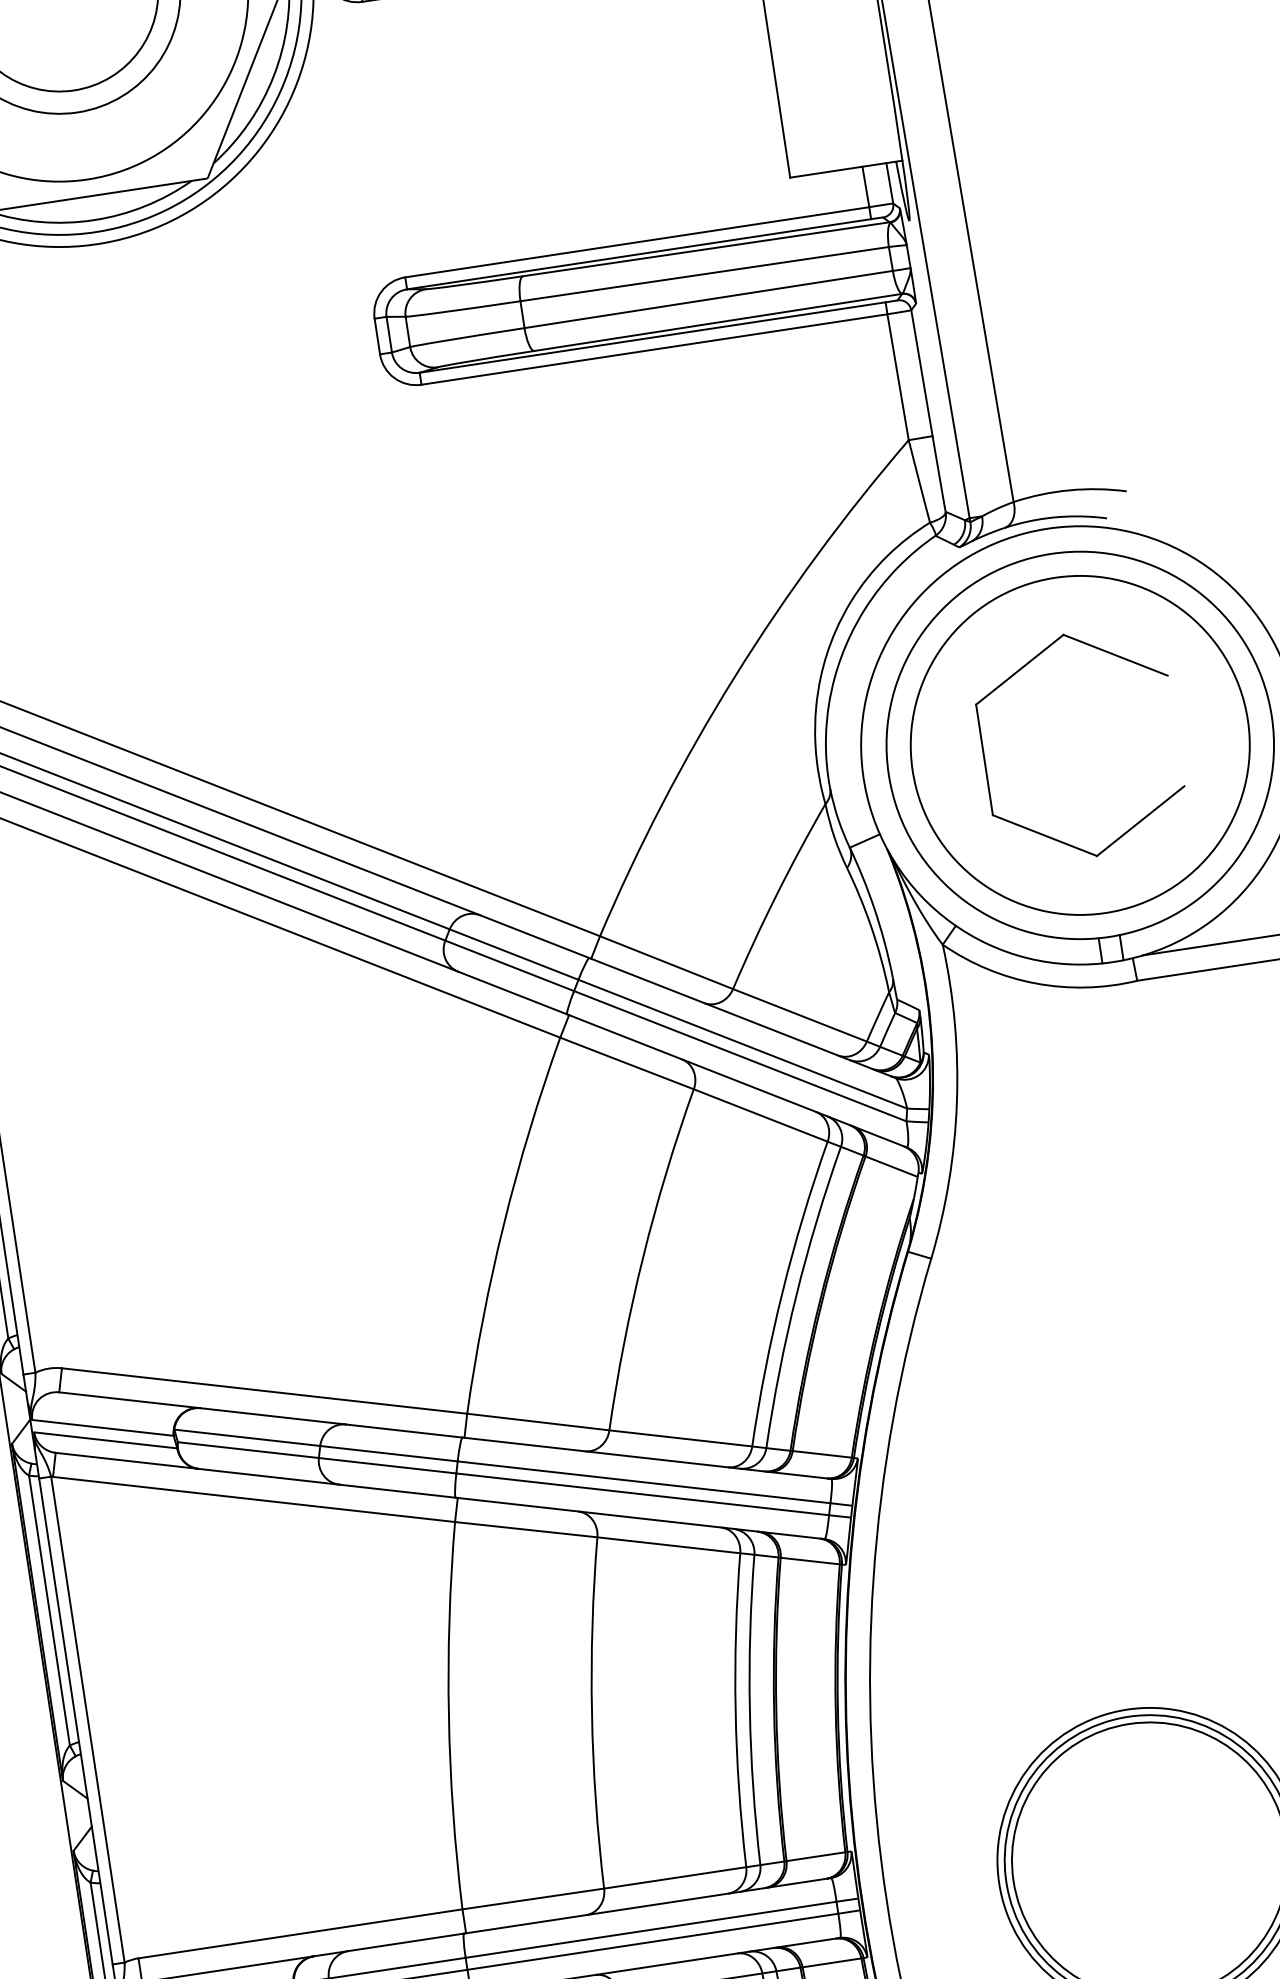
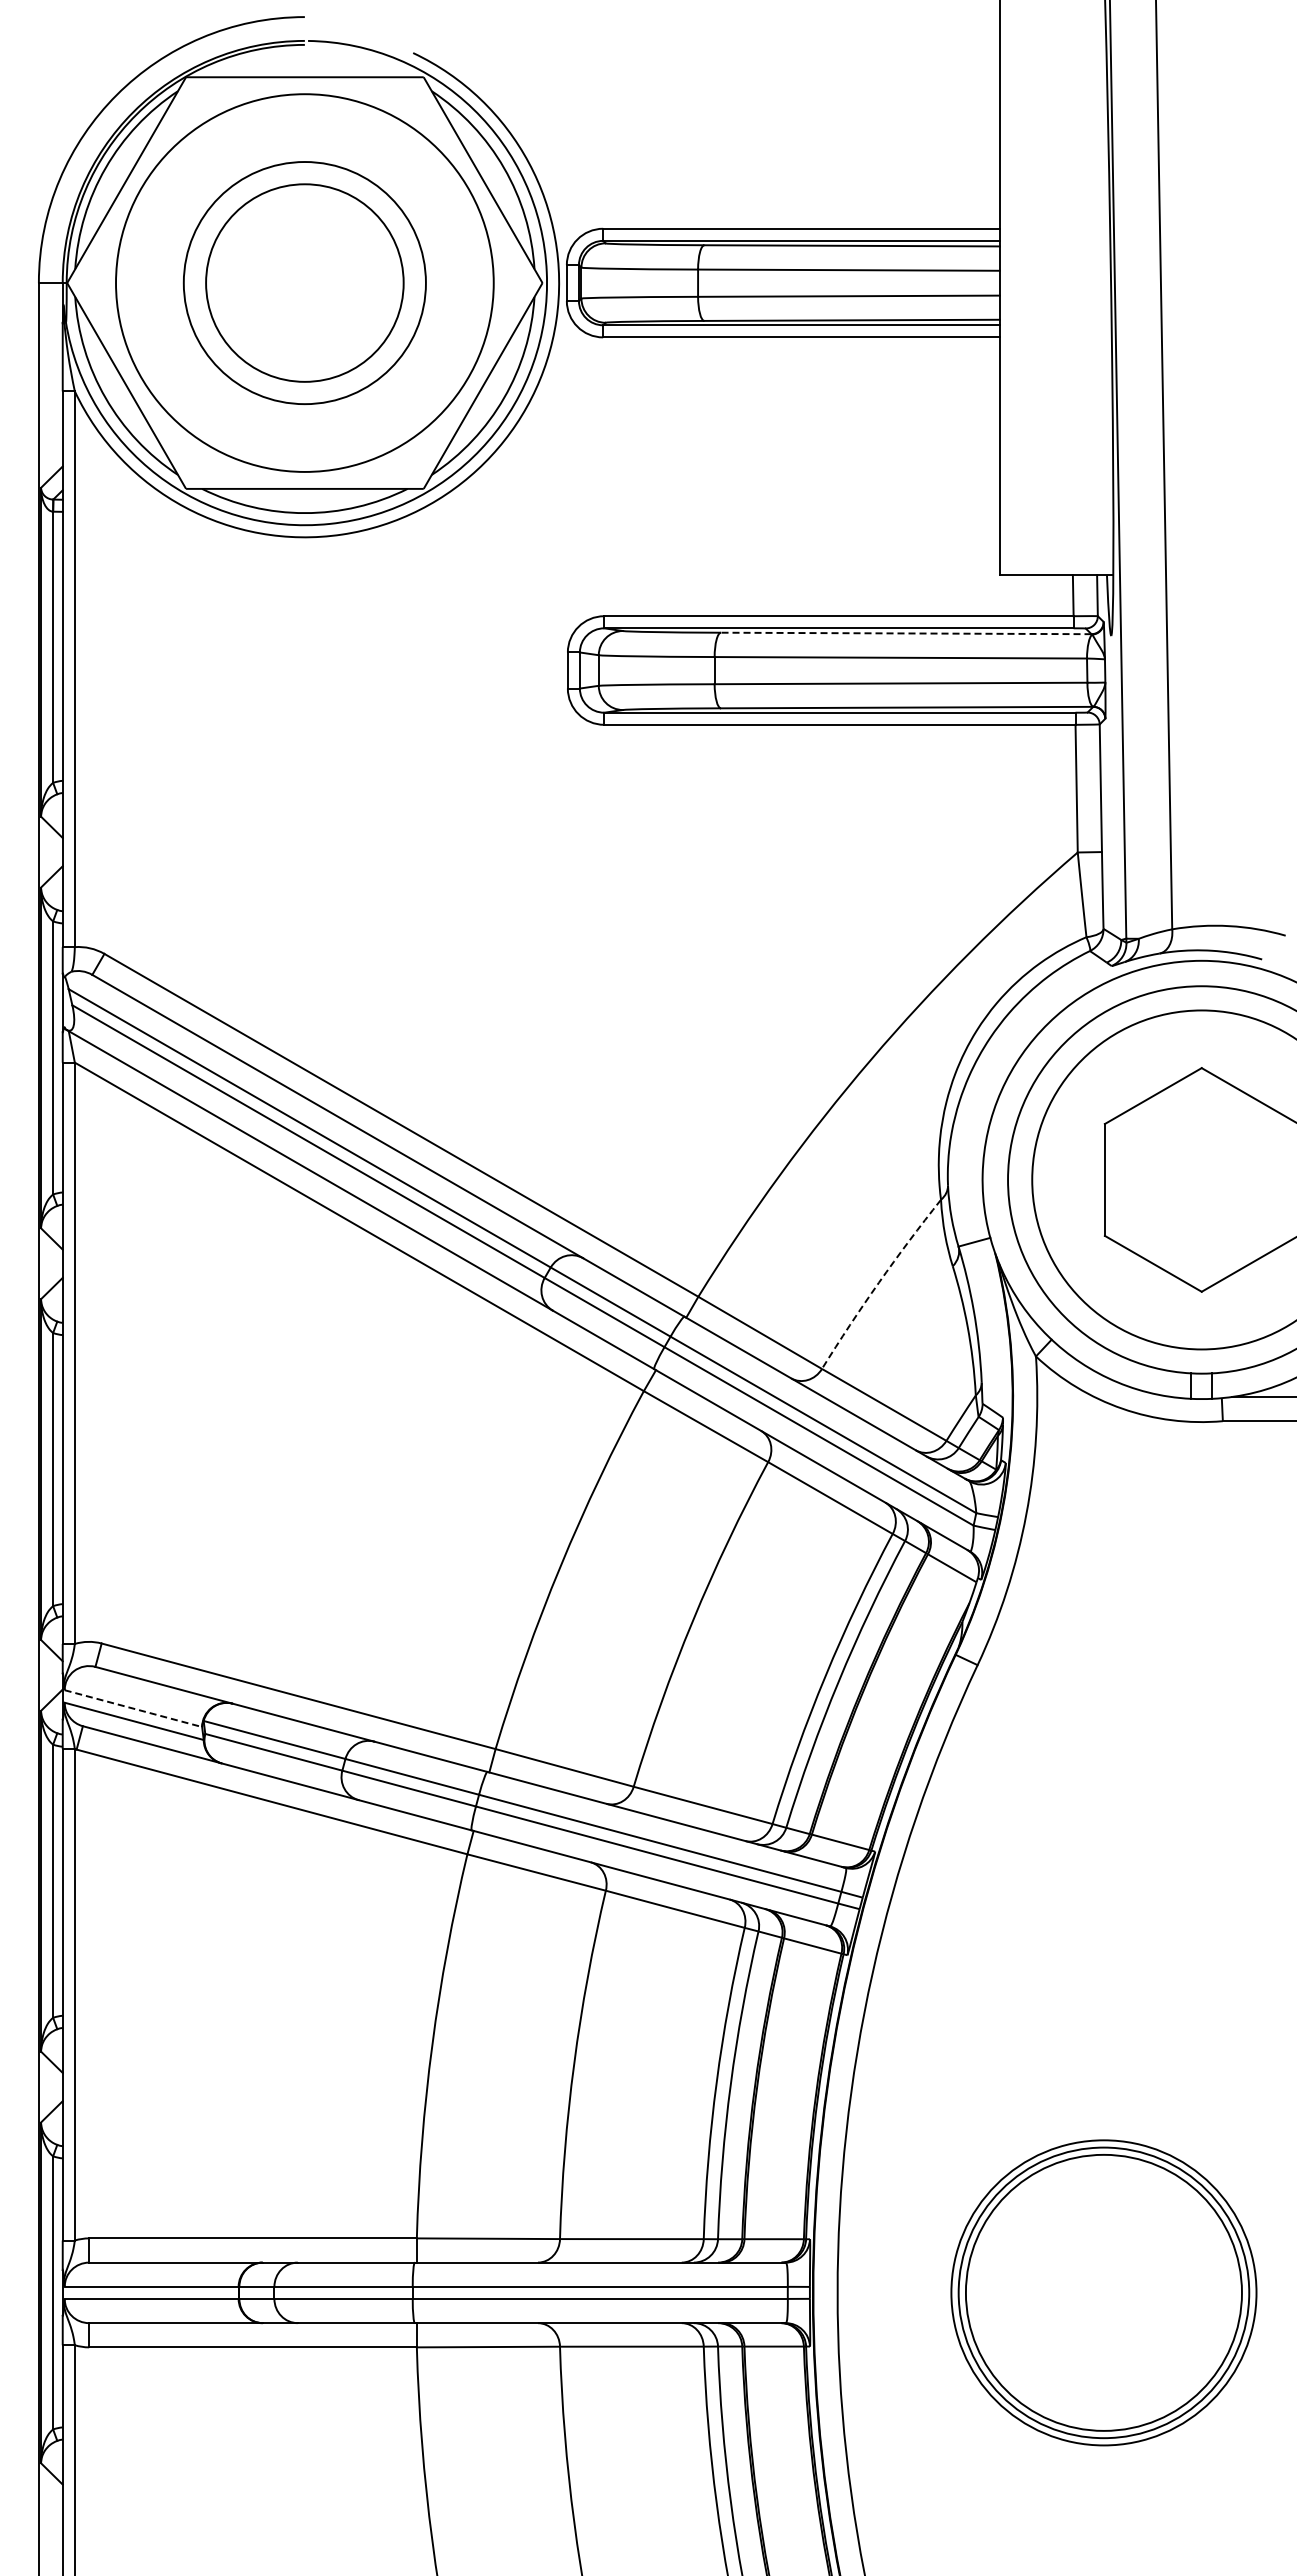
line: (705, 249) -> (905, 633), solid -> dashed
arc: (777, 895) -> (879, 1282), solid -> dashed
line: (103, 1427) -> (133, 1708), solid -> dashed

